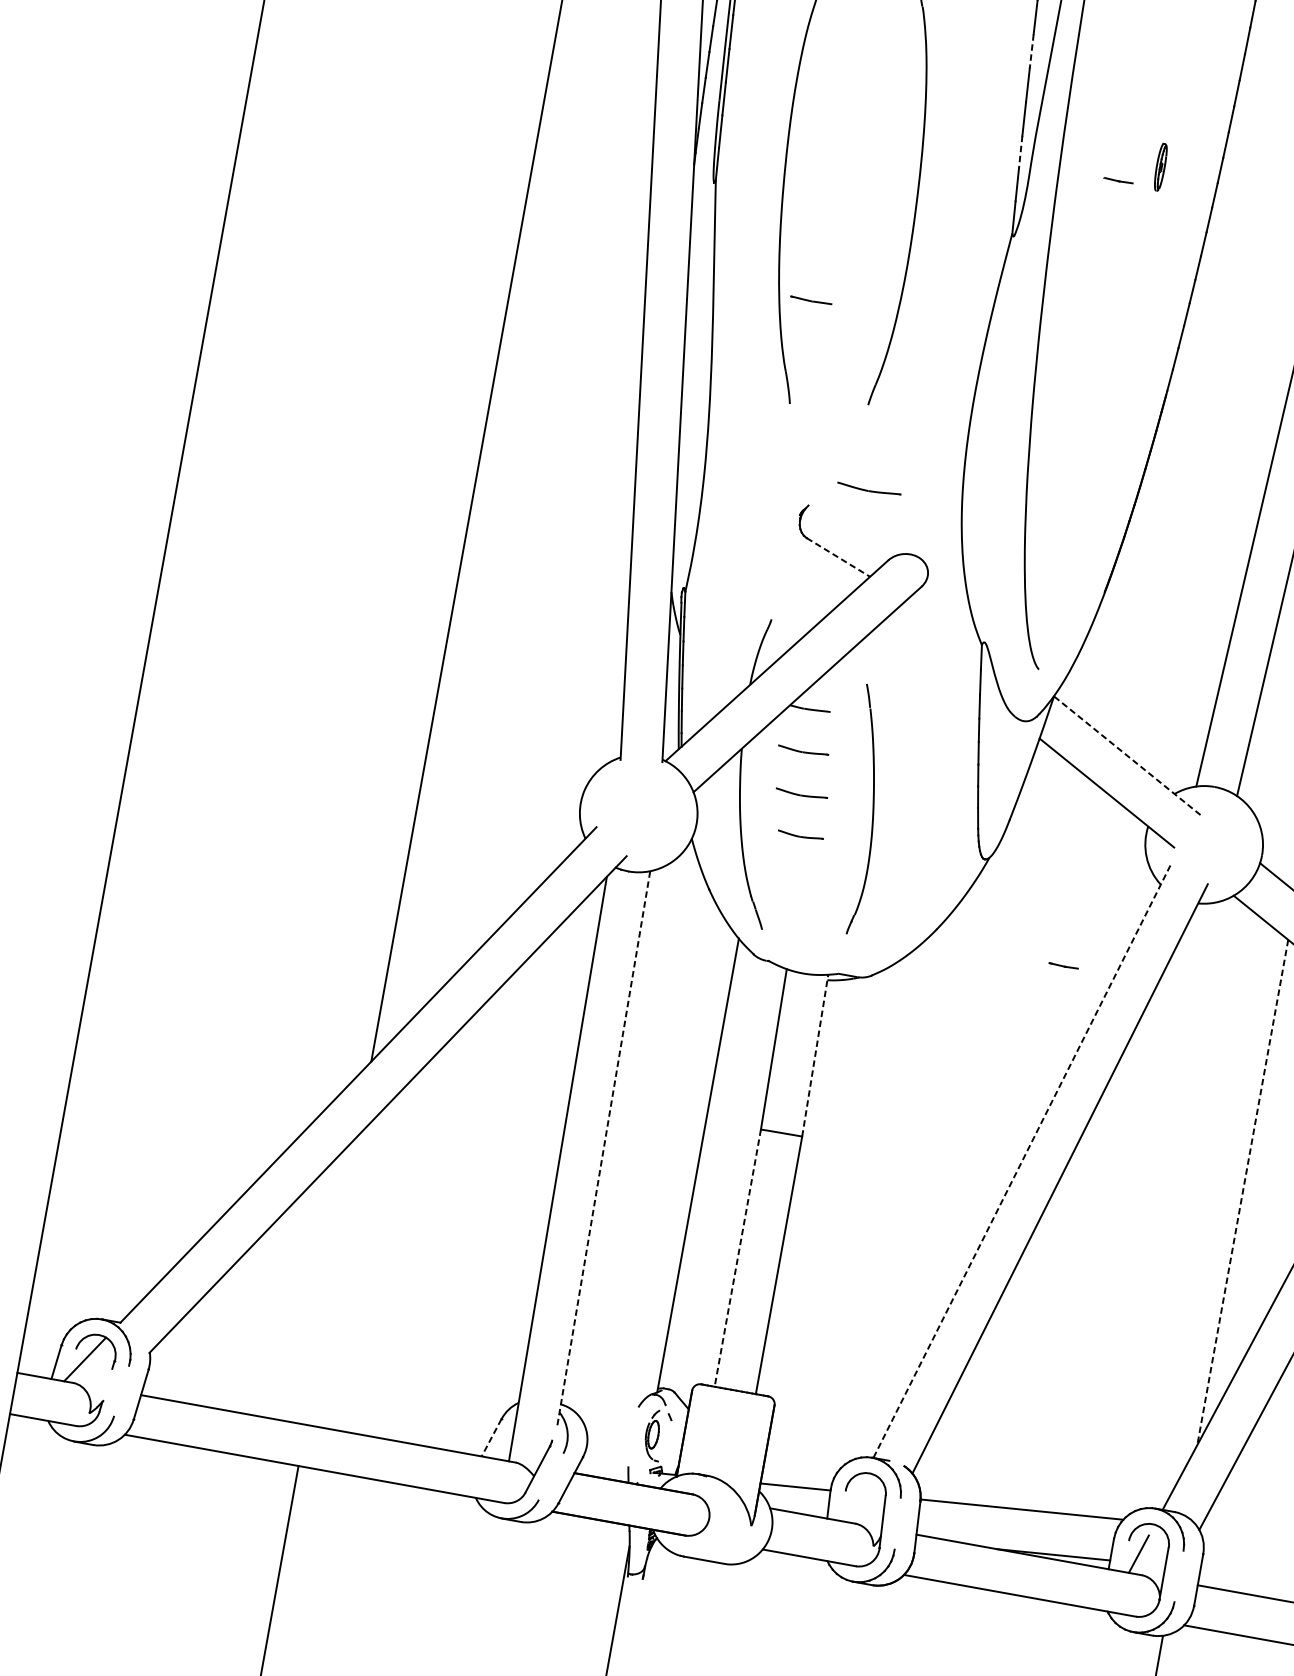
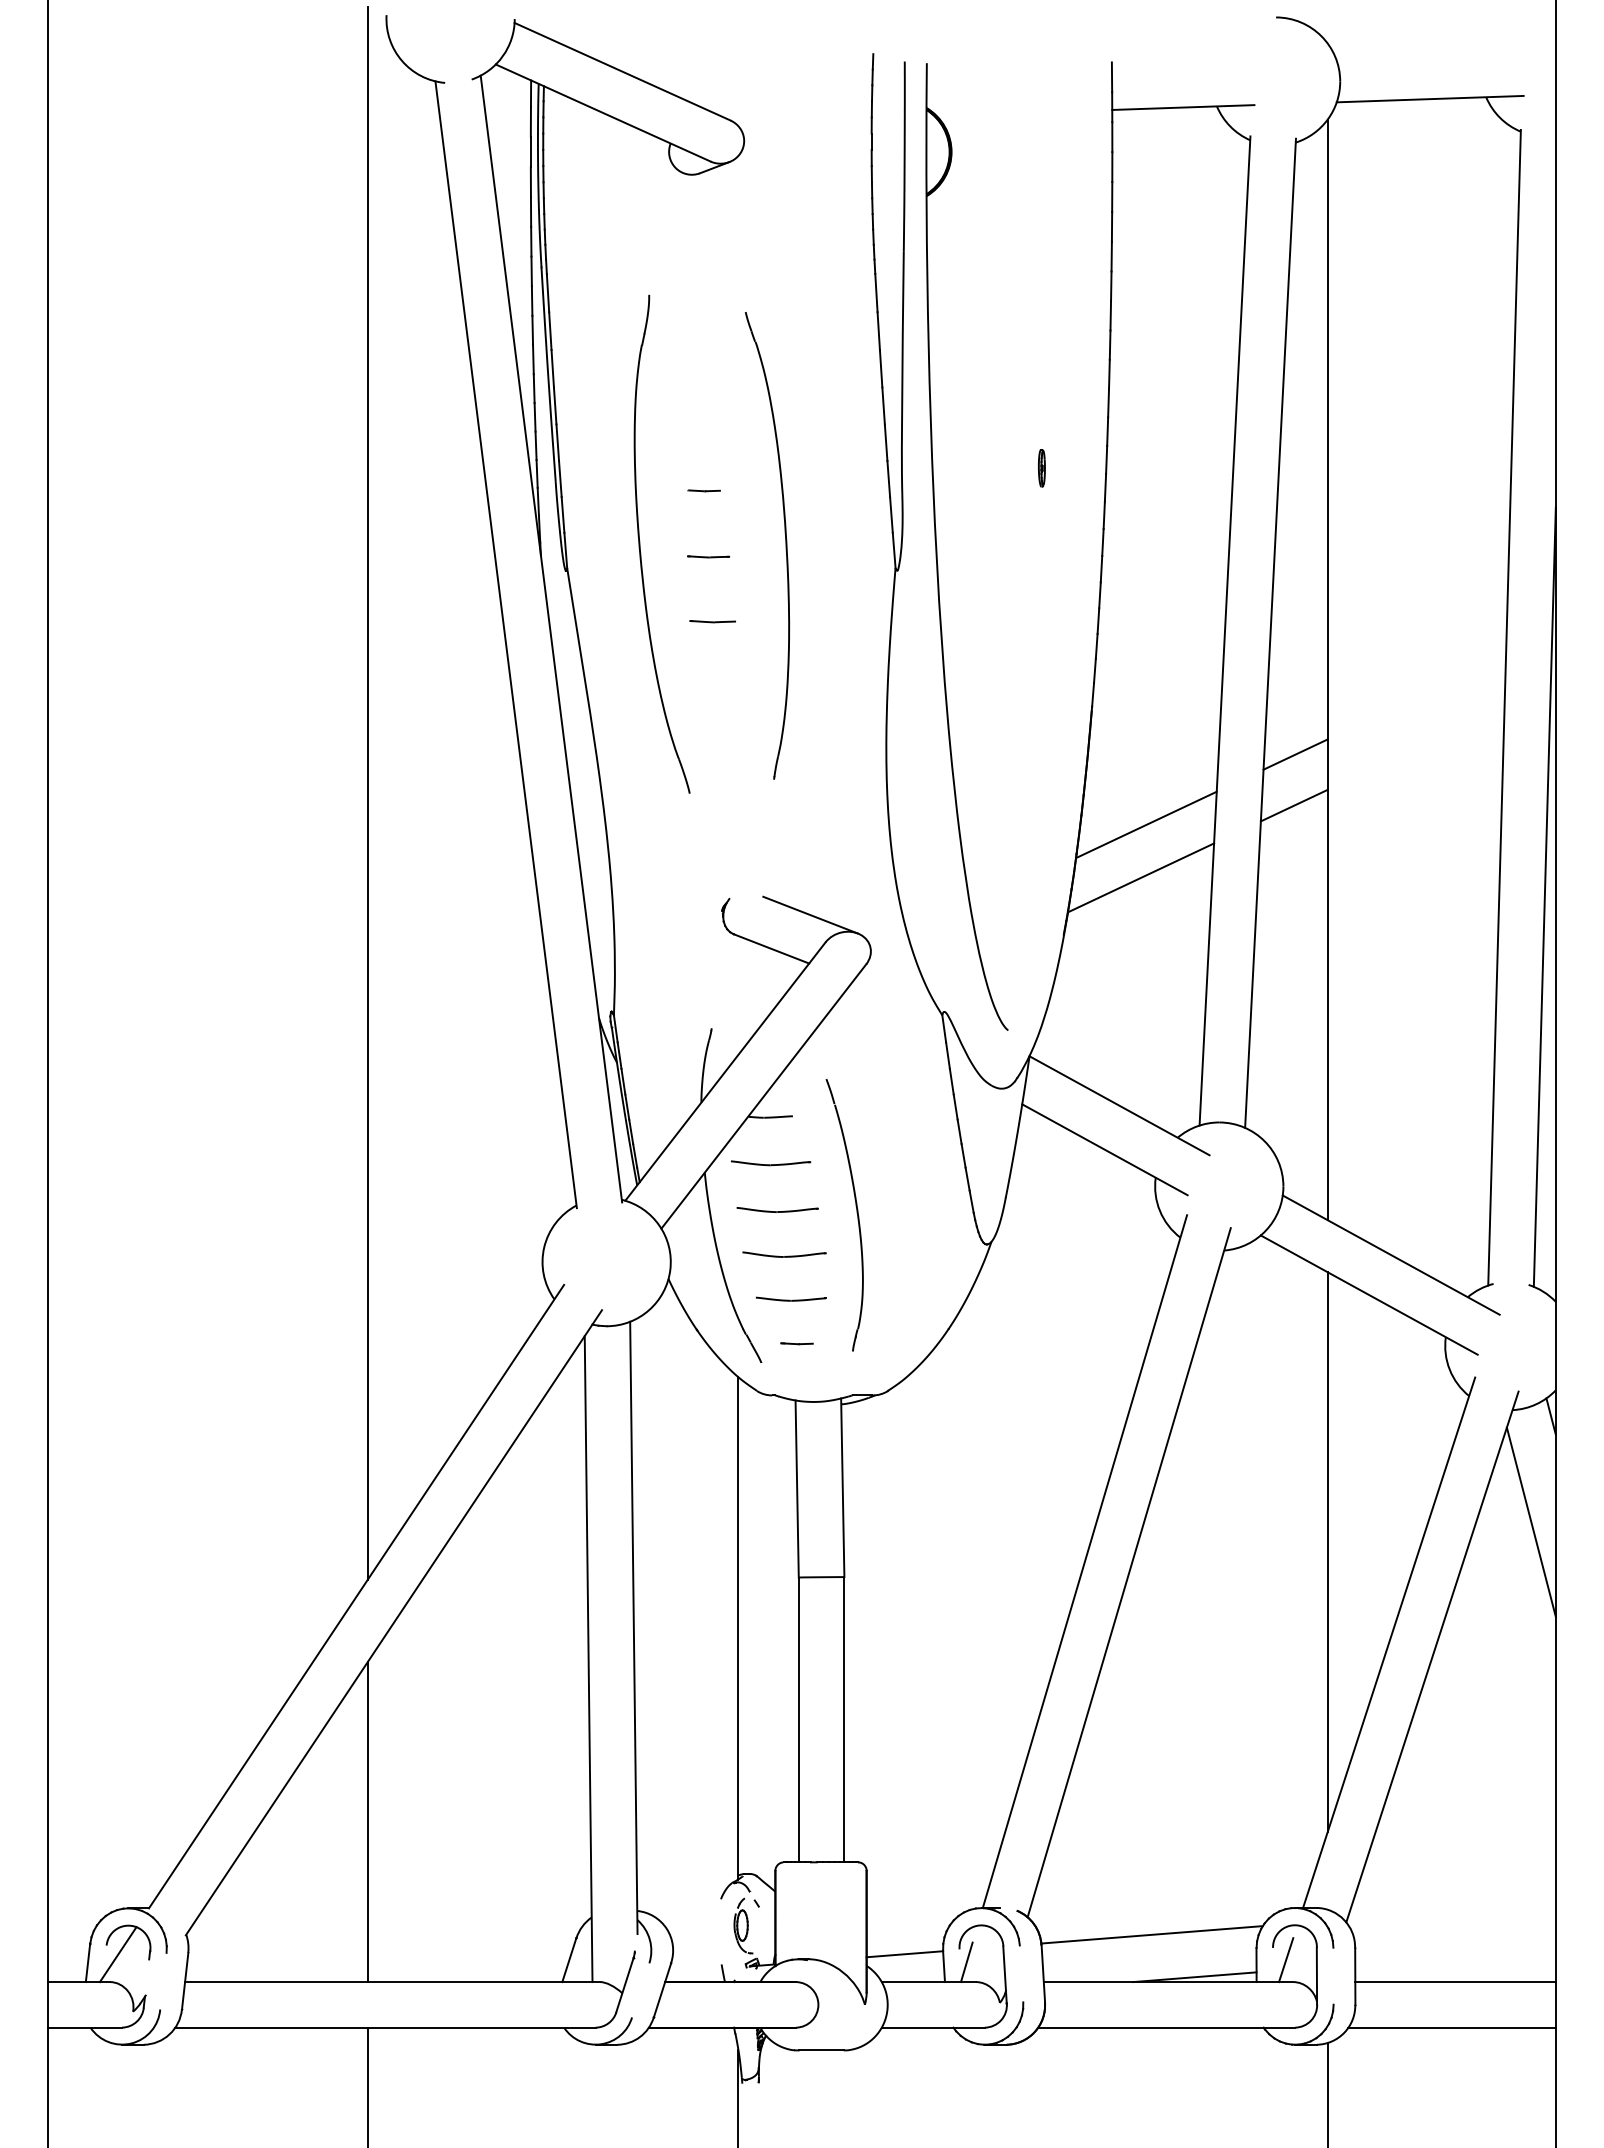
line: (1032, 51) -> (881, 368), dashed -> solid
line: (1020, 152) -> (888, 479), dashed -> solid
part: (1160, 167) -> (1041, 468), size x0.71
line: (1117, 180) -> (703, 490), moved
line: (845, 192) -> (708, 556), added
line: (811, 300) -> (712, 621), moved
part: (868, 488) -> (790, 1298), moved
line: (1197, 506) -> (1146, 824), added
line: (879, 532) -> (810, 914), added
line: (1184, 553) -> (1141, 877), added
line: (838, 558) -> (771, 949), dashed -> solid
part: (803, 751) -> (771, 1163), size x1.43
line: (1127, 755) -> (1119, 1105), dashed -> solid
part: (801, 793) -> (777, 1209), size x1.43
part: (800, 835) -> (784, 1254), size x1.67
line: (1063, 965) -> (796, 1343), moved
line: (815, 1055) -> (842, 1487), dashed -> solid
line: (603, 1147) -> (633, 1627), dashed -> solid
line: (1021, 1162) -> (1084, 1562), dashed -> solid
line: (1242, 1192) -> (1327, 1552), dashed -> solid
line: (737, 1258) -> (798, 1720), dashed -> solid
line: (331, 1280) -> (367, 1822), added
line: (491, 1438) -> (569, 1960), dashed -> solid
line: (849, 1504) -> (966, 1962), added

